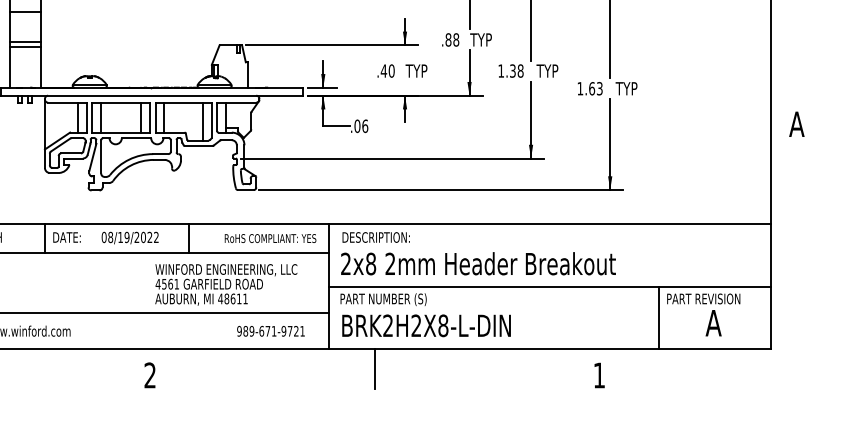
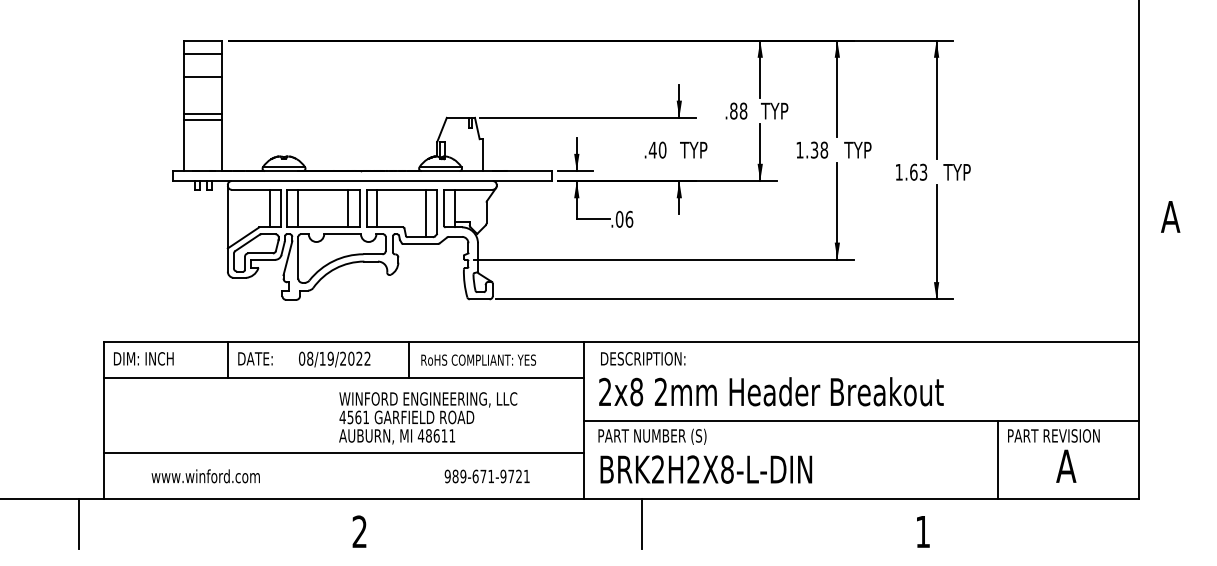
text: (270, 238) -> (478, 359), moved
text: (226, 285) -> (428, 418), moved
text: (270, 331) -> (486, 476), moved

